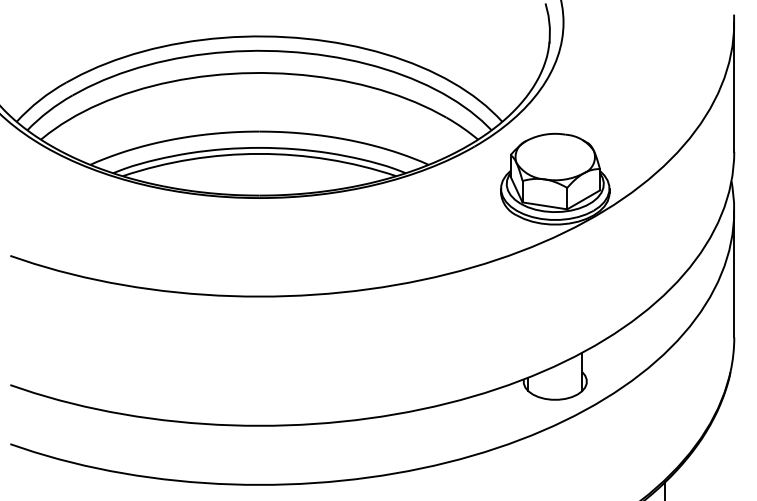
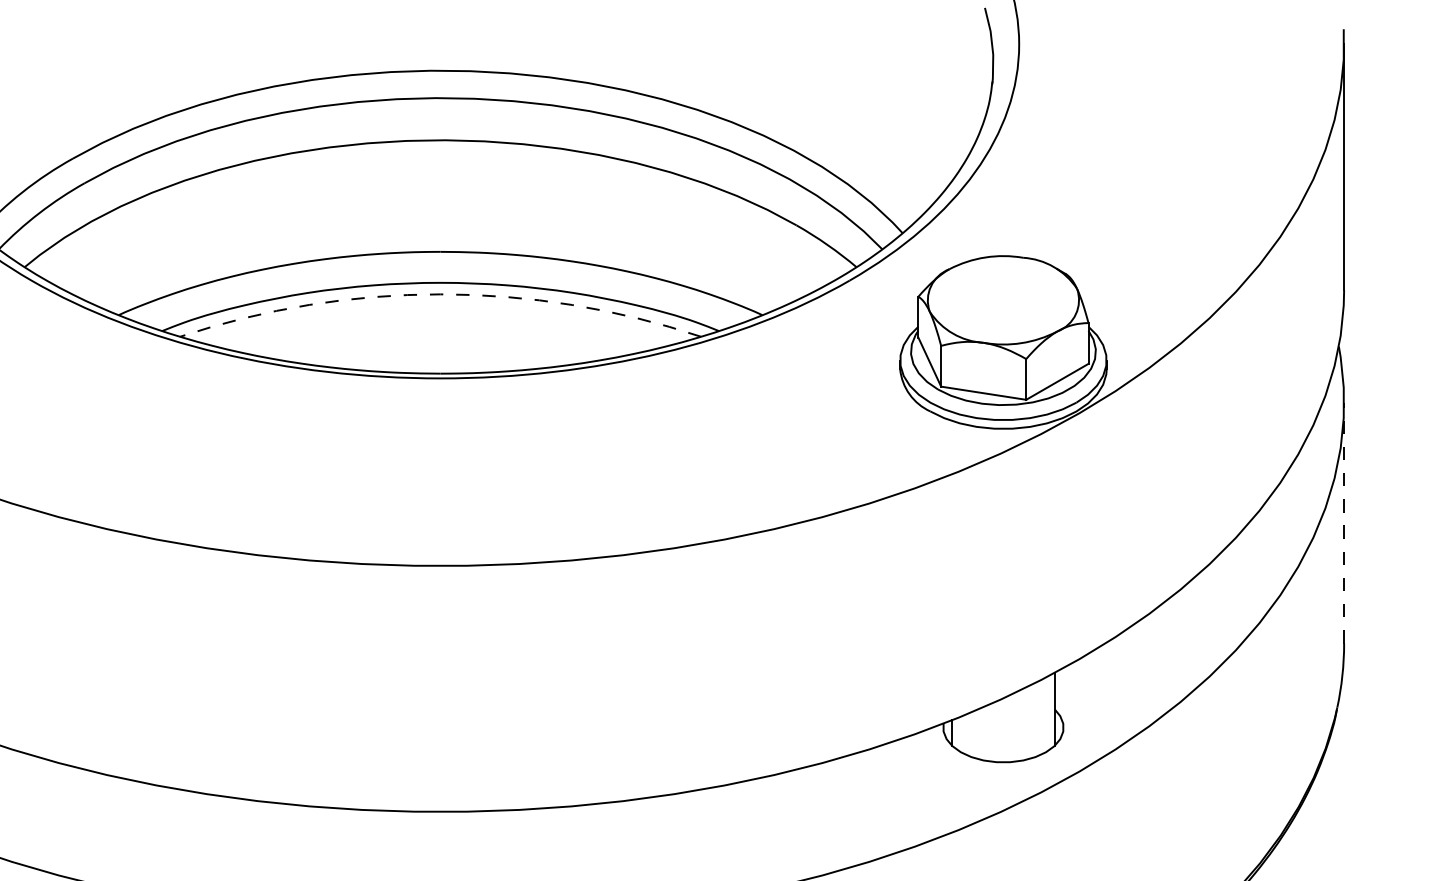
arc: (259, 153) -> (440, 293), solid -> dashed
line: (734, 273) -> (1344, 521), solid -> dashed

